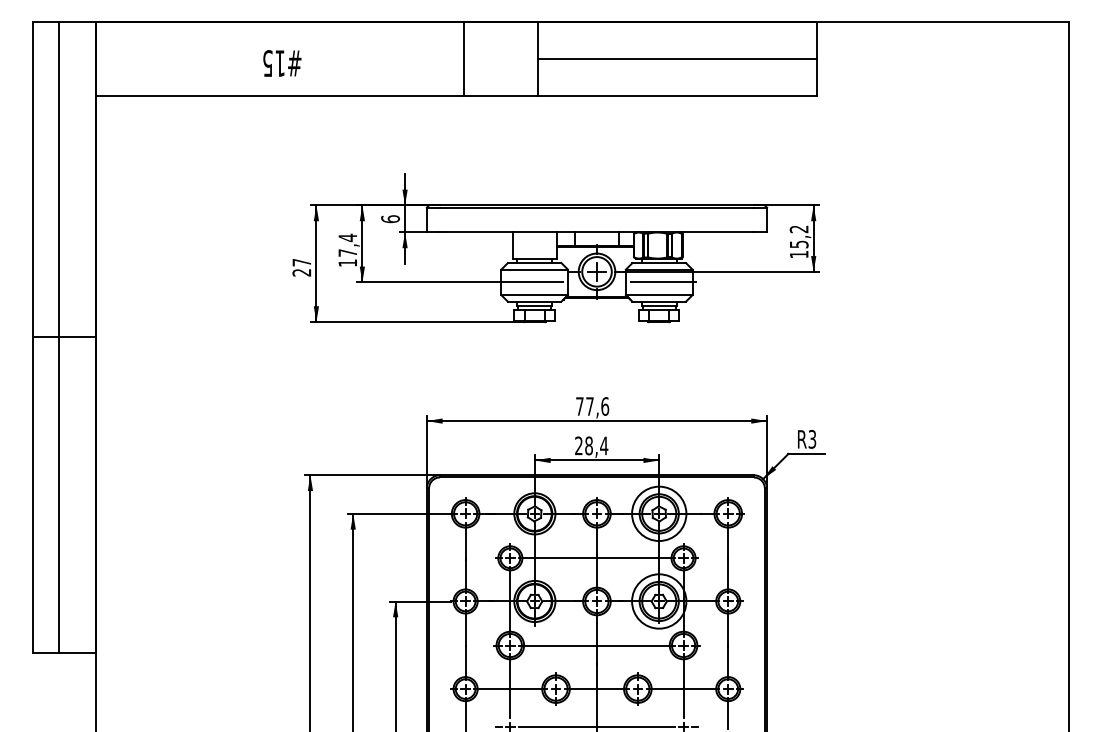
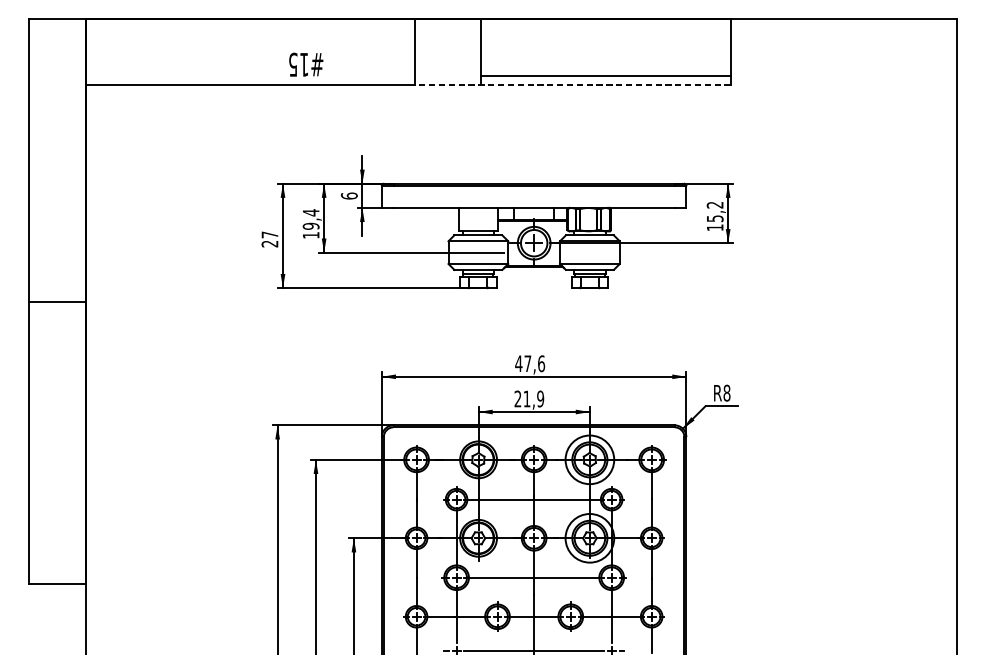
line: (676, 58) -> (605, 75), moved
text: (282, 63) -> (306, 64), moved
line: (639, 95) -> (572, 85), solid -> dashed
text: (347, 252) -> (310, 225), 17,4 -> 19,4
line: (658, 282) -> (589, 252), removed
line: (59, 336) -> (53, 301), removed
text: (579, 406) -> (518, 363), 77,6 -> 47,6
text: (812, 439) -> (727, 393), R3 -> R8
text: (596, 445) -> (533, 398), 28,4 -> 21,9

